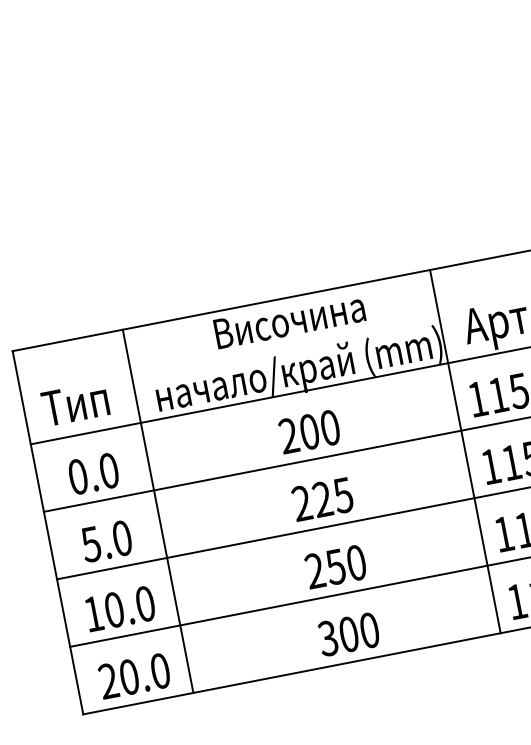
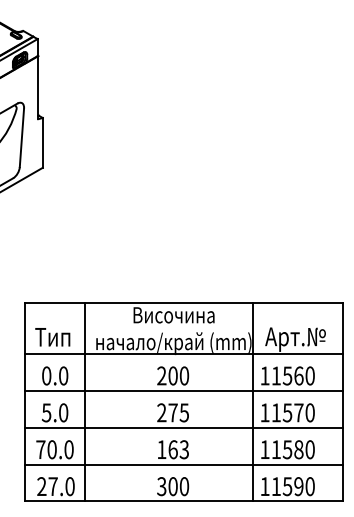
text: (321, 499) -> (172, 412), 225 -> 275
text: (336, 566) -> (173, 449), 250 -> 163
text: (92, 613) -> (40, 449), 10.0 -> 70.0
text: (128, 677) -> (52, 486), 20.0 -> 27.0

